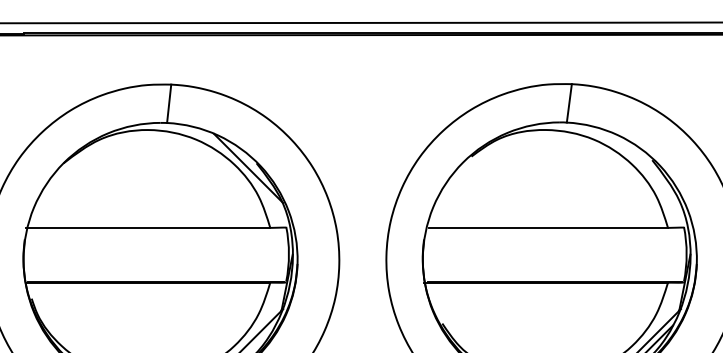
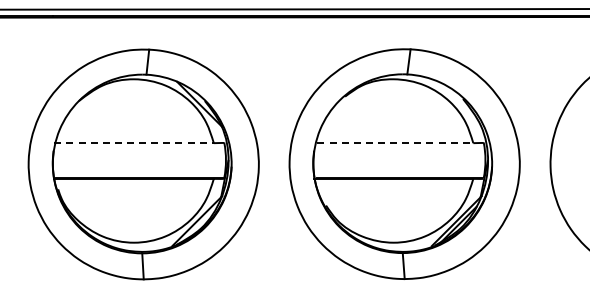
line: (148, 228) -> (134, 143), solid -> dashed
line: (548, 228) -> (395, 143), solid -> dashed

